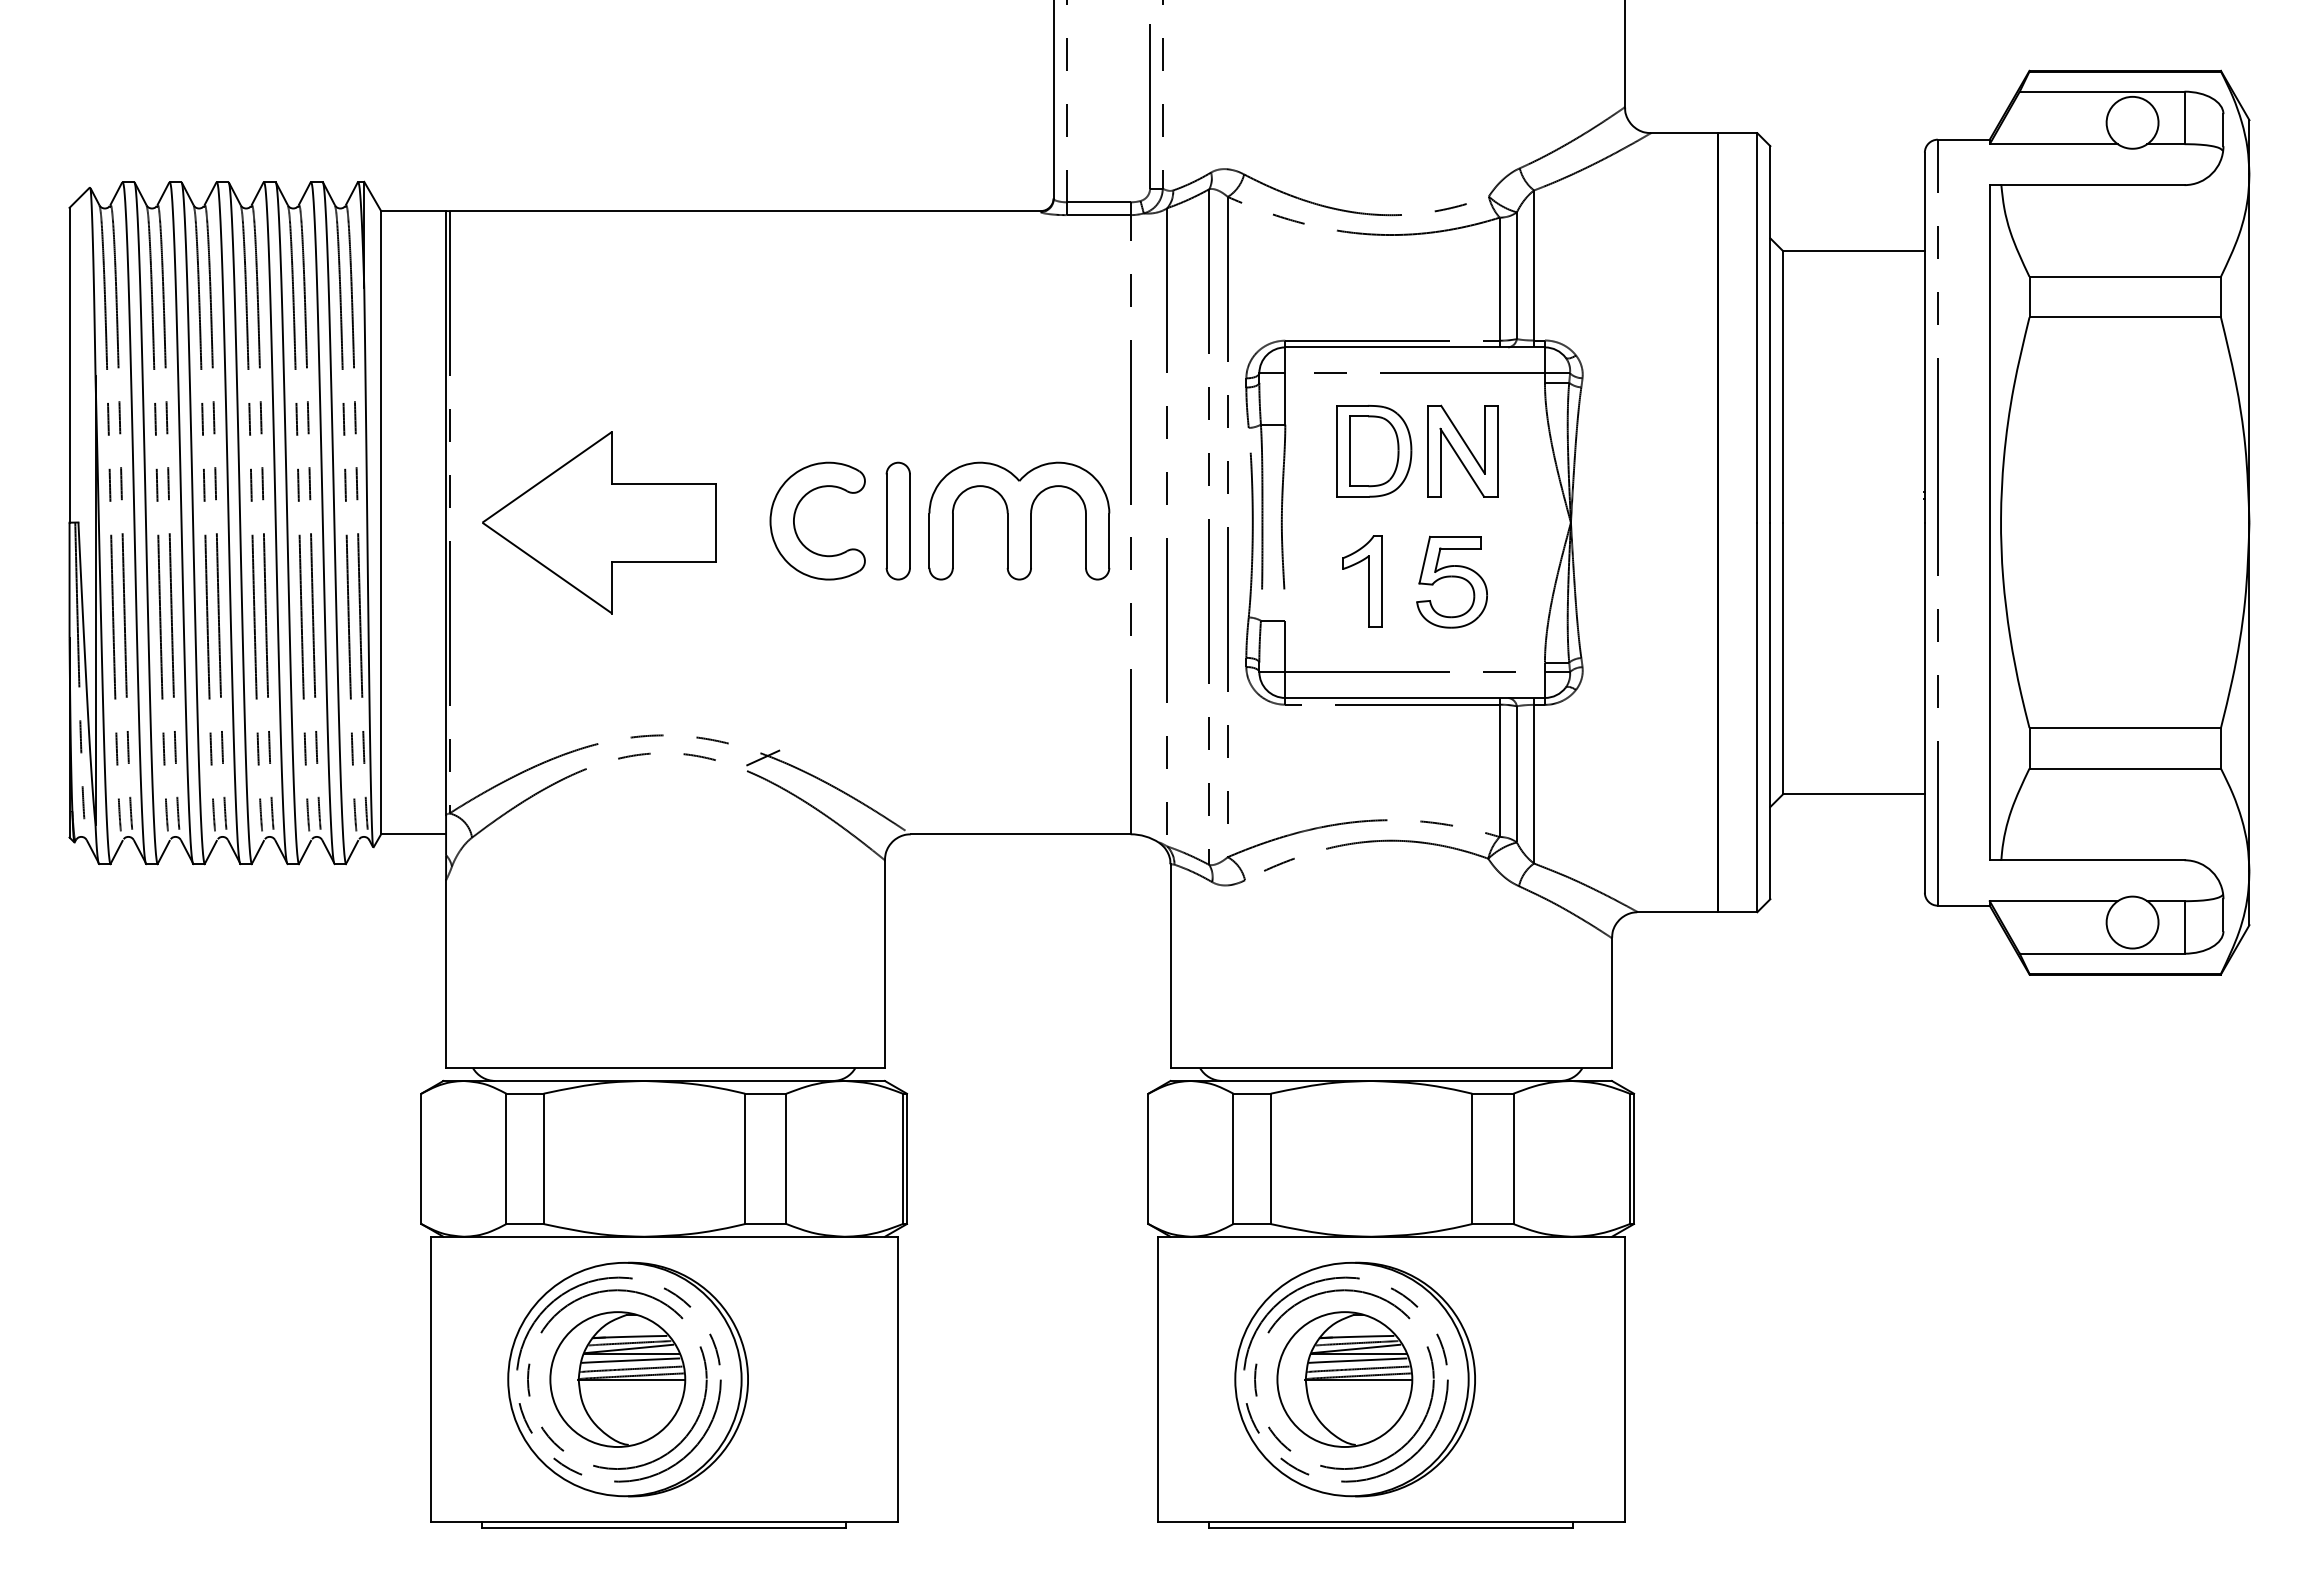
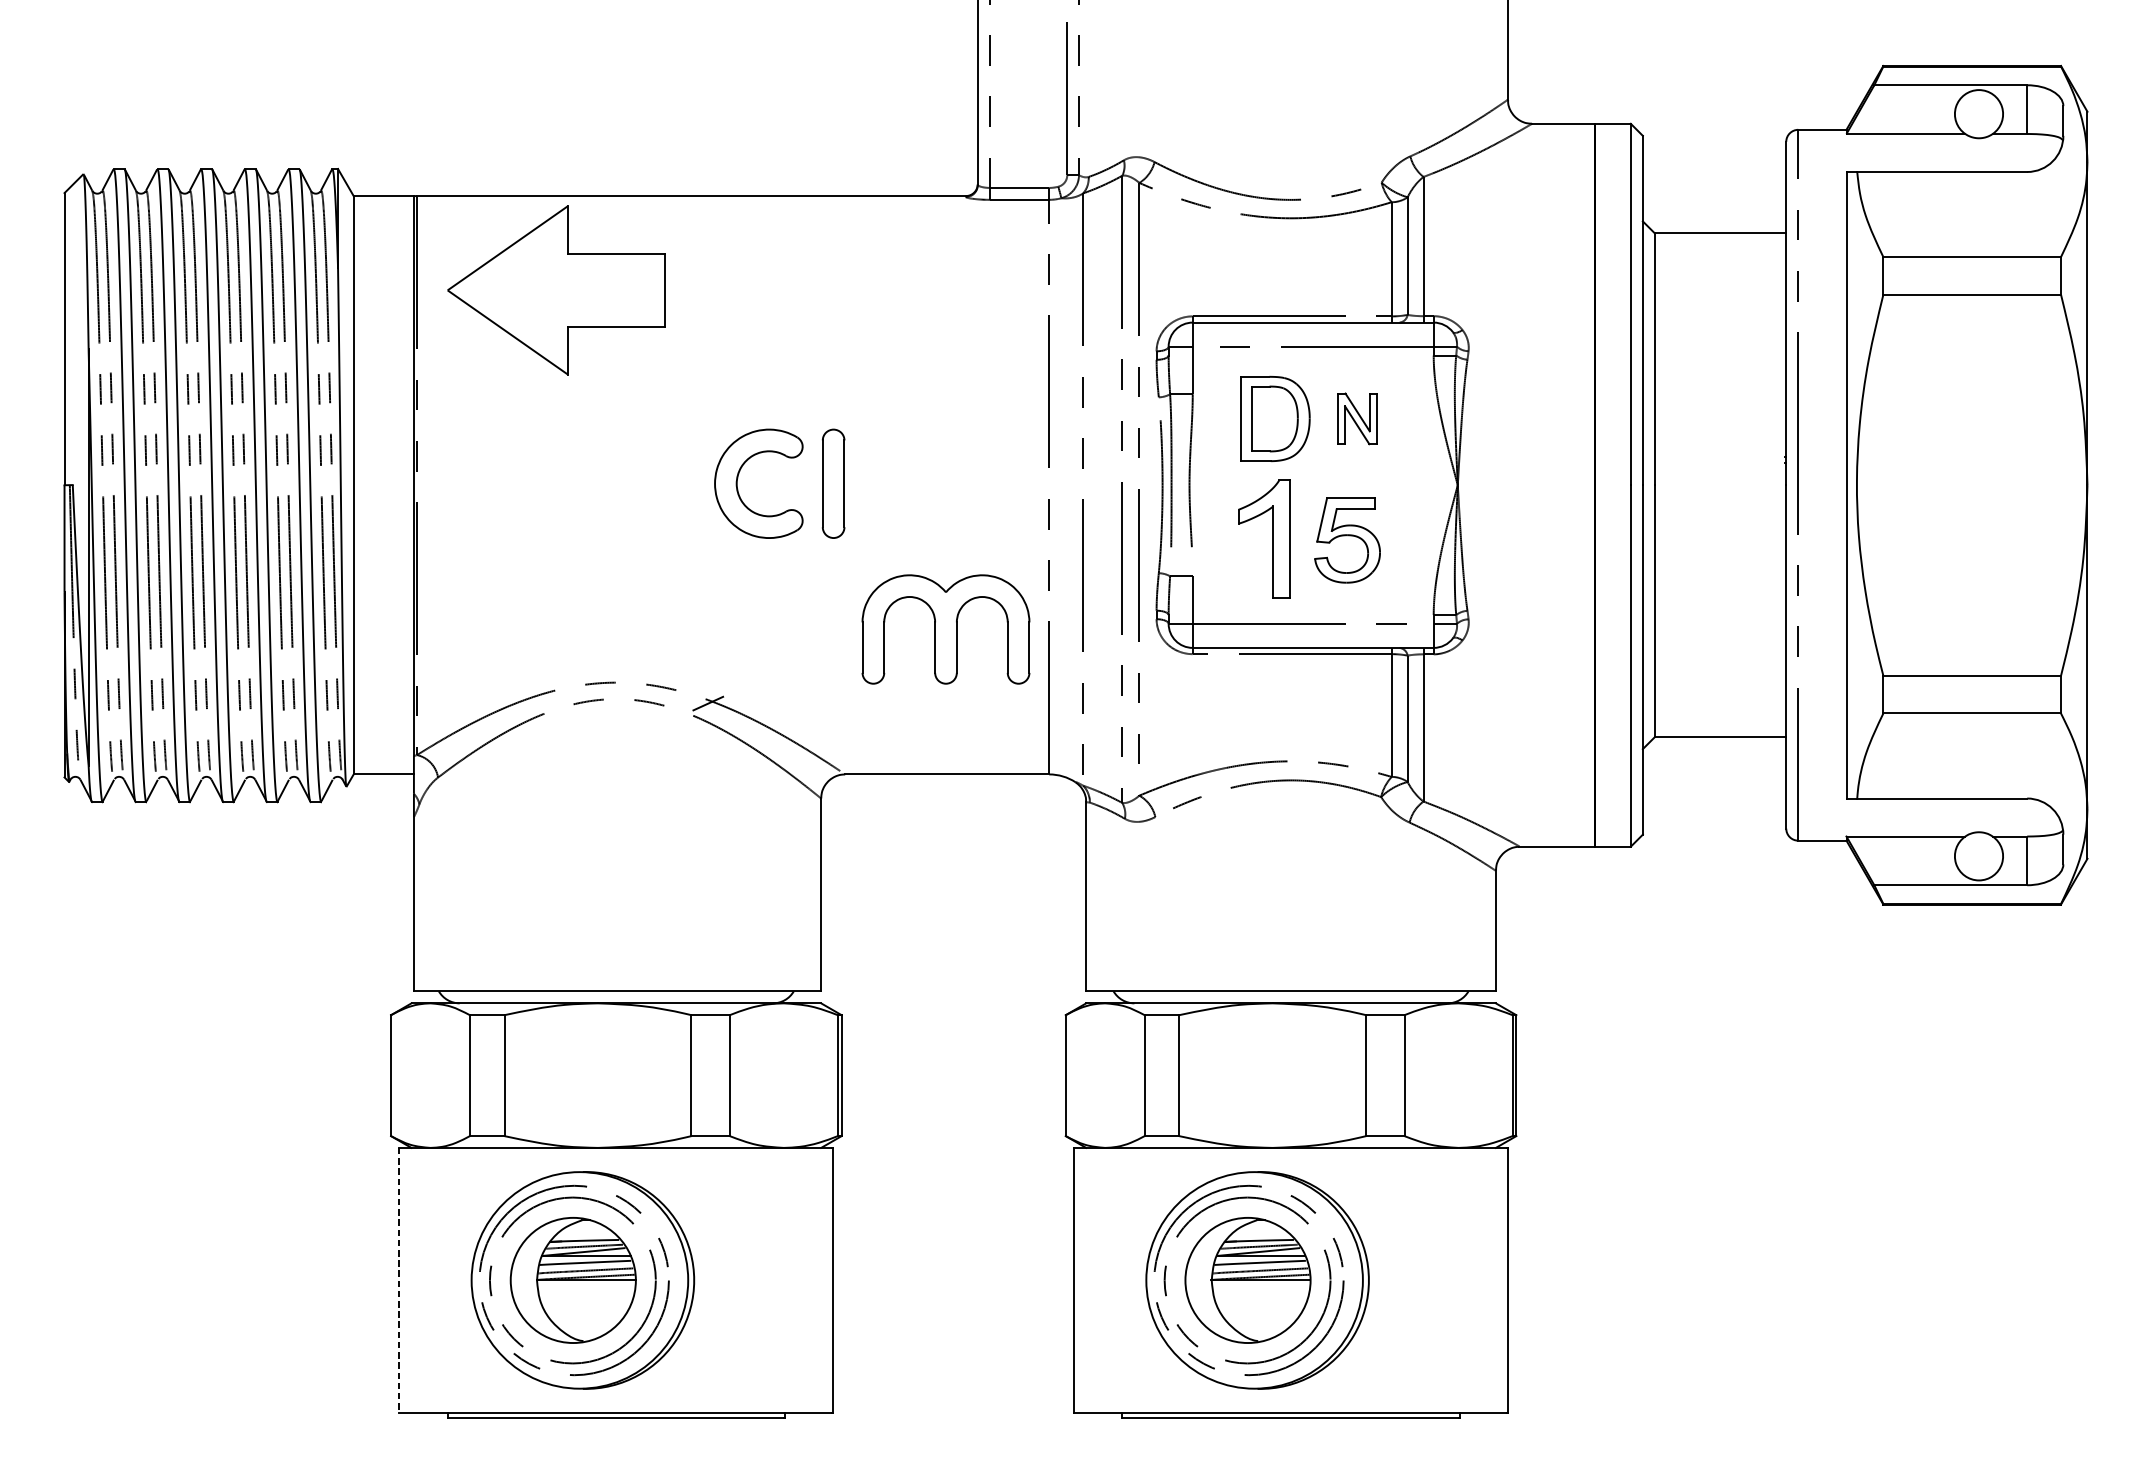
part: (1462, 450) -> (1357, 418), size x0.6
part: (1019, 520) -> (946, 628), moved
part: (599, 522) -> (556, 290), moved
part: (1362, 581) -> (1264, 539), size x1.4
line: (430, 1379) -> (399, 1280), solid -> dashed

